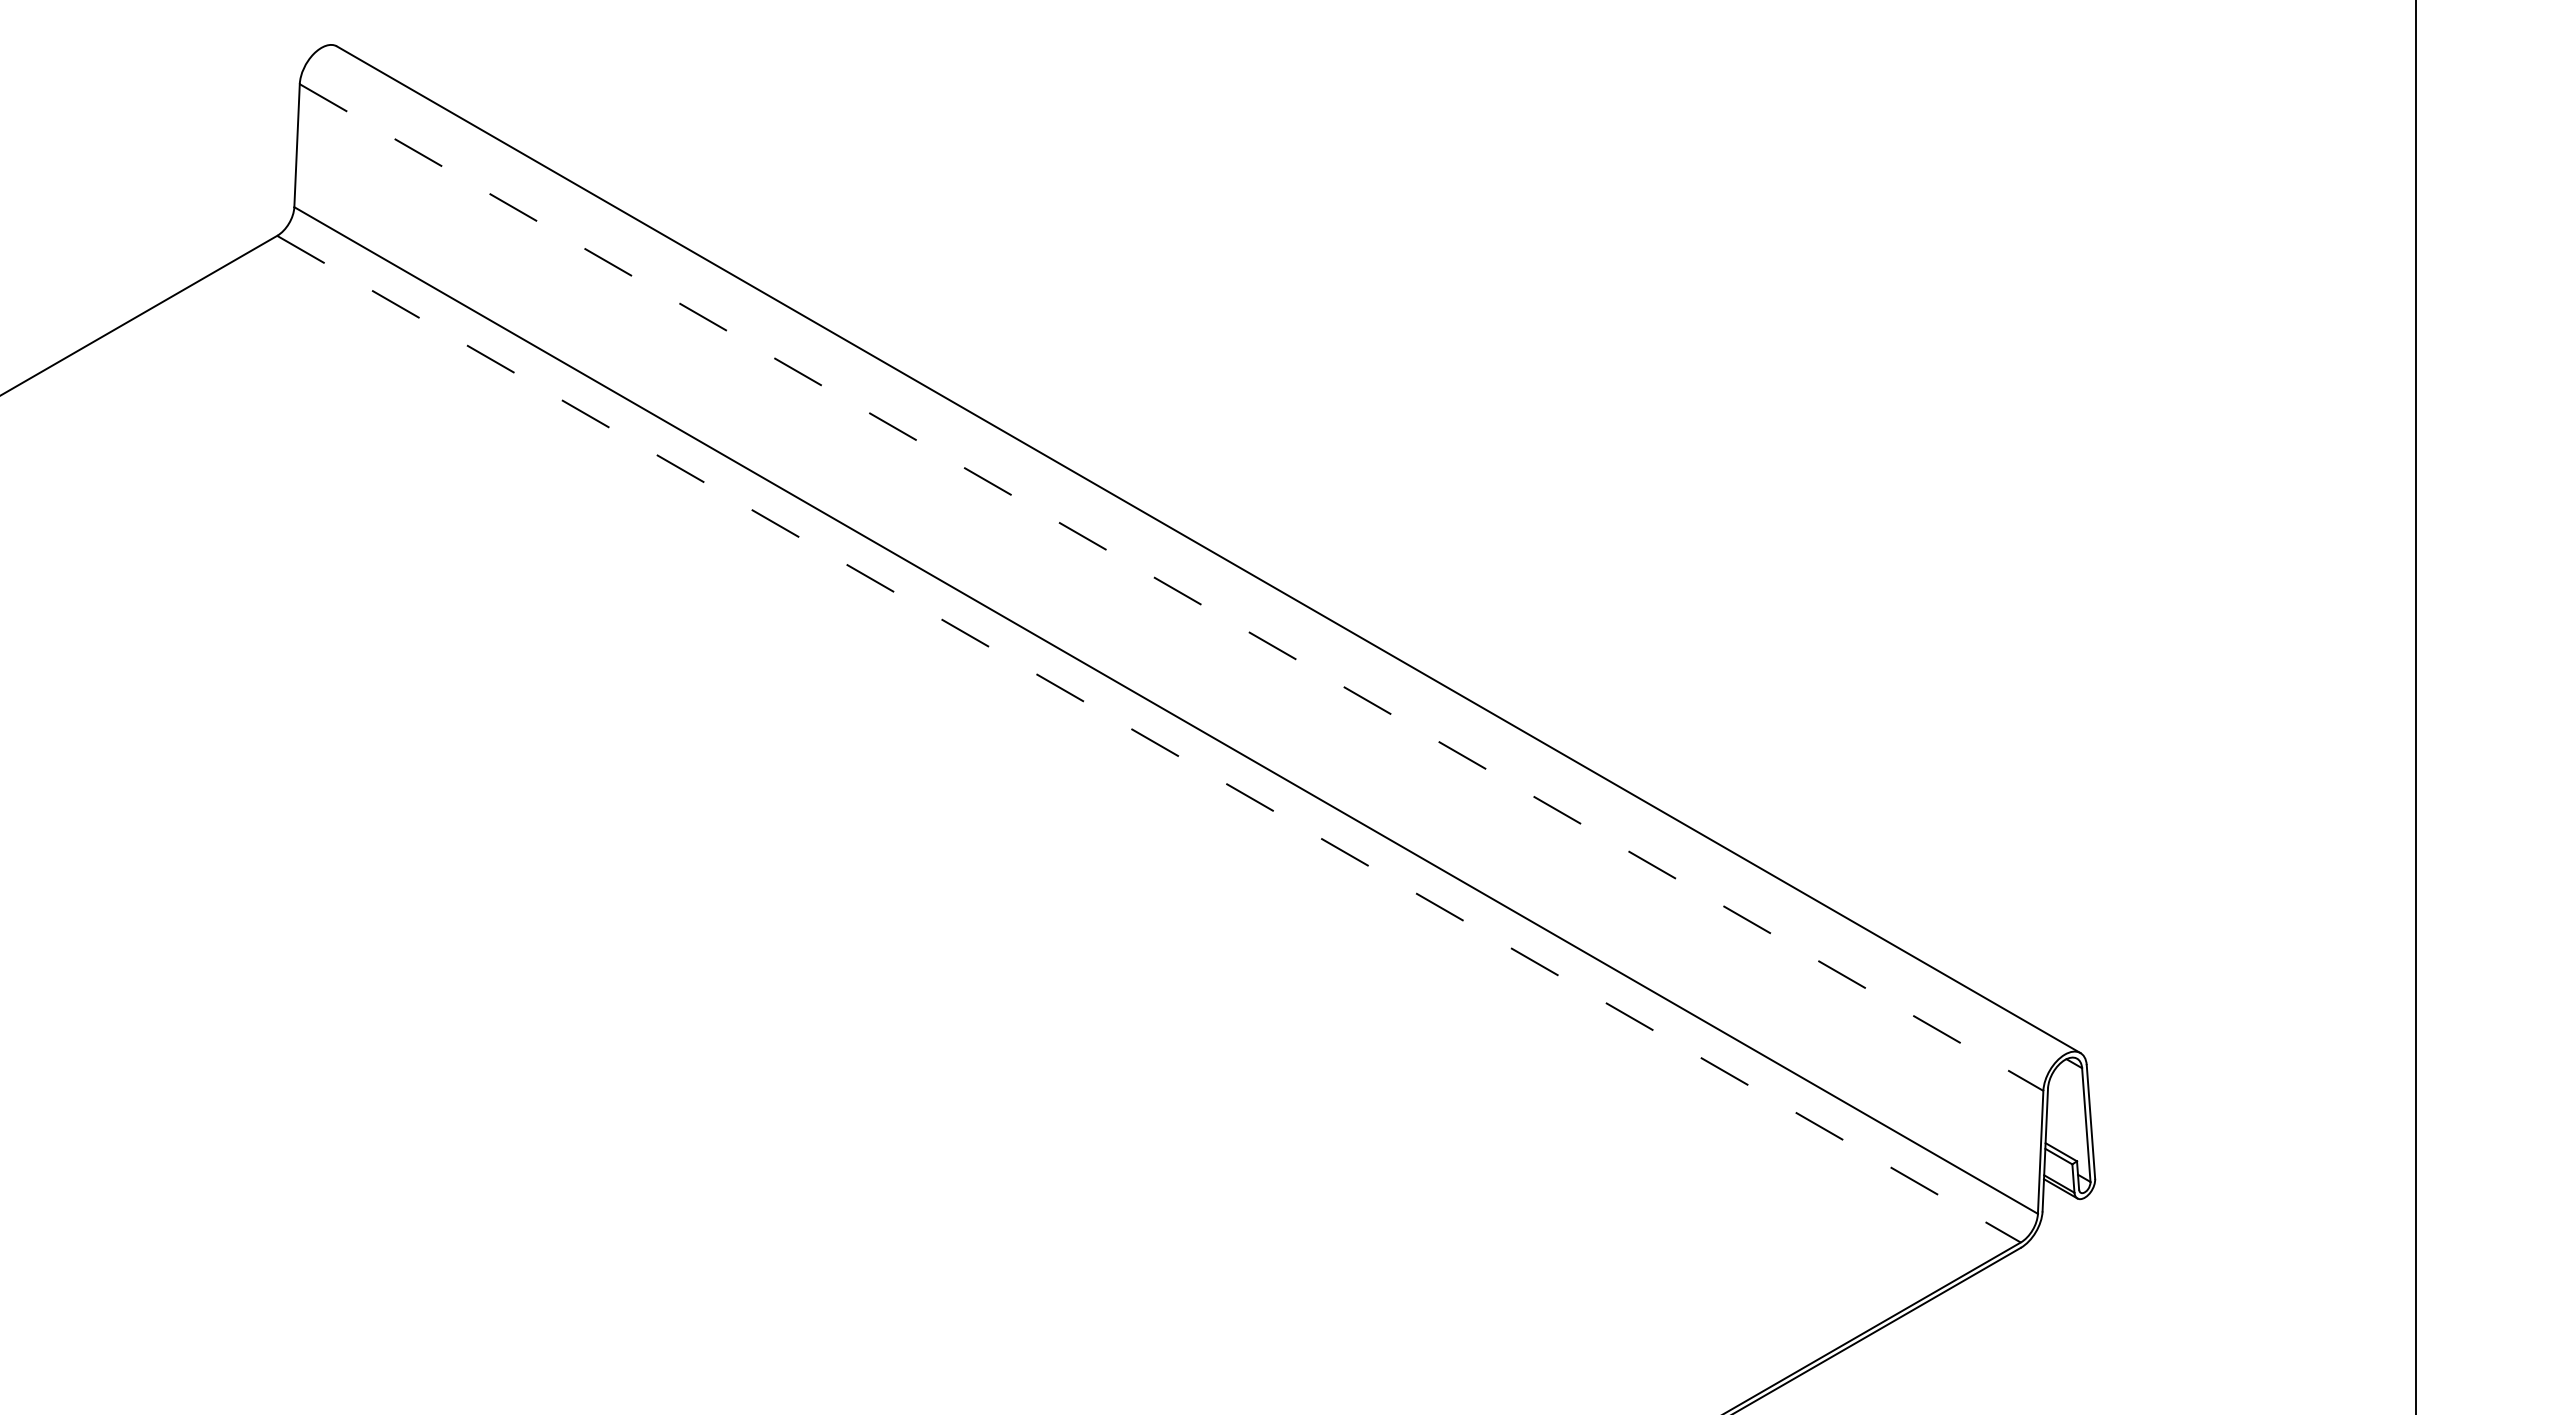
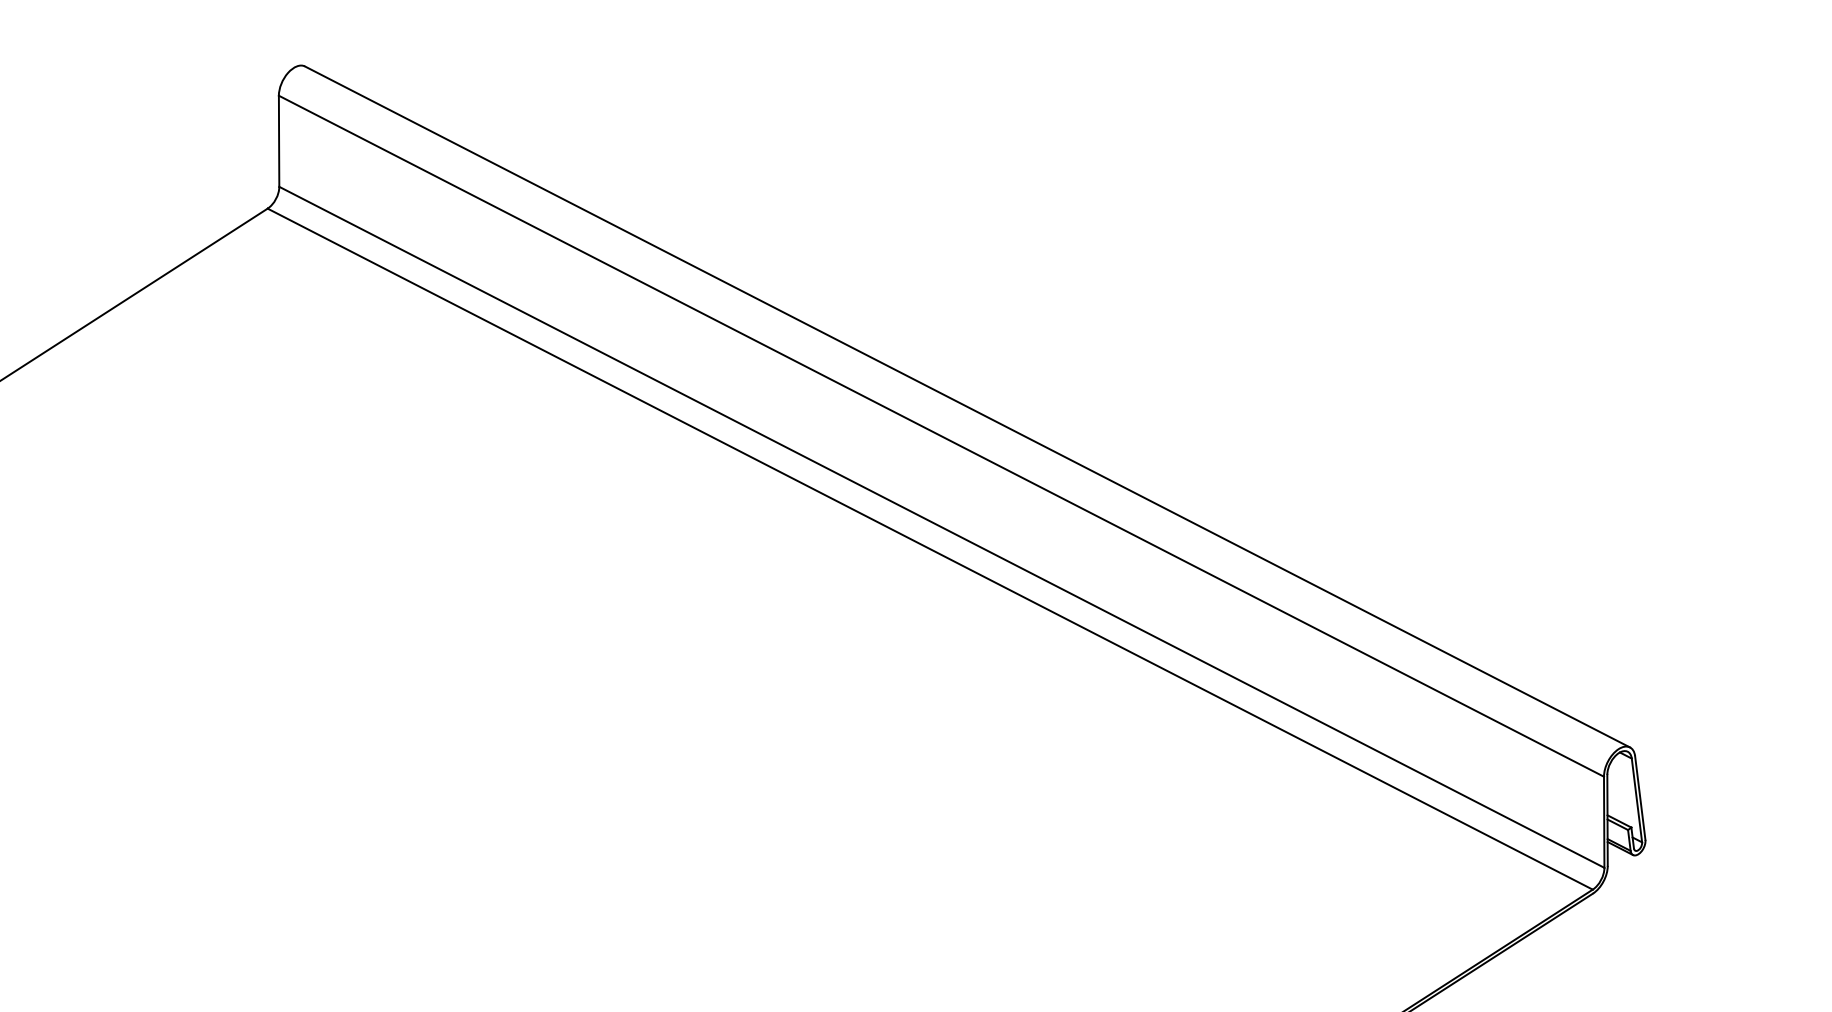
line: (1171, 587) -> (941, 436), dashed -> solid
line: (1149, 739) -> (930, 549), dashed -> solid

